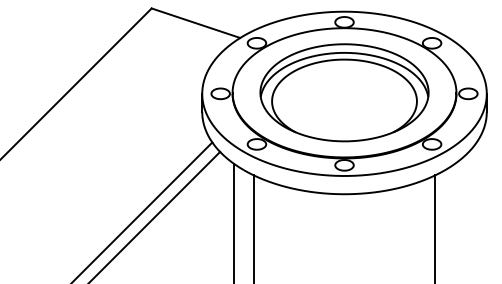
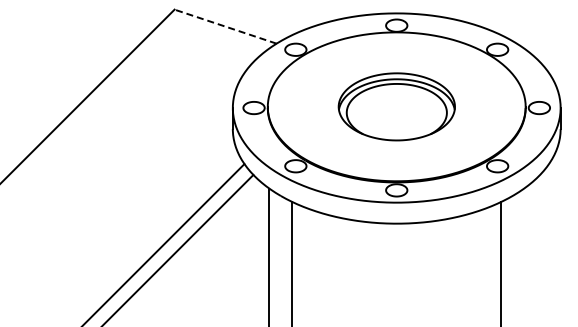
line: (195, 23) -> (225, 26), solid -> dashed
part: (344, 92) -> (396, 106), size x0.6

